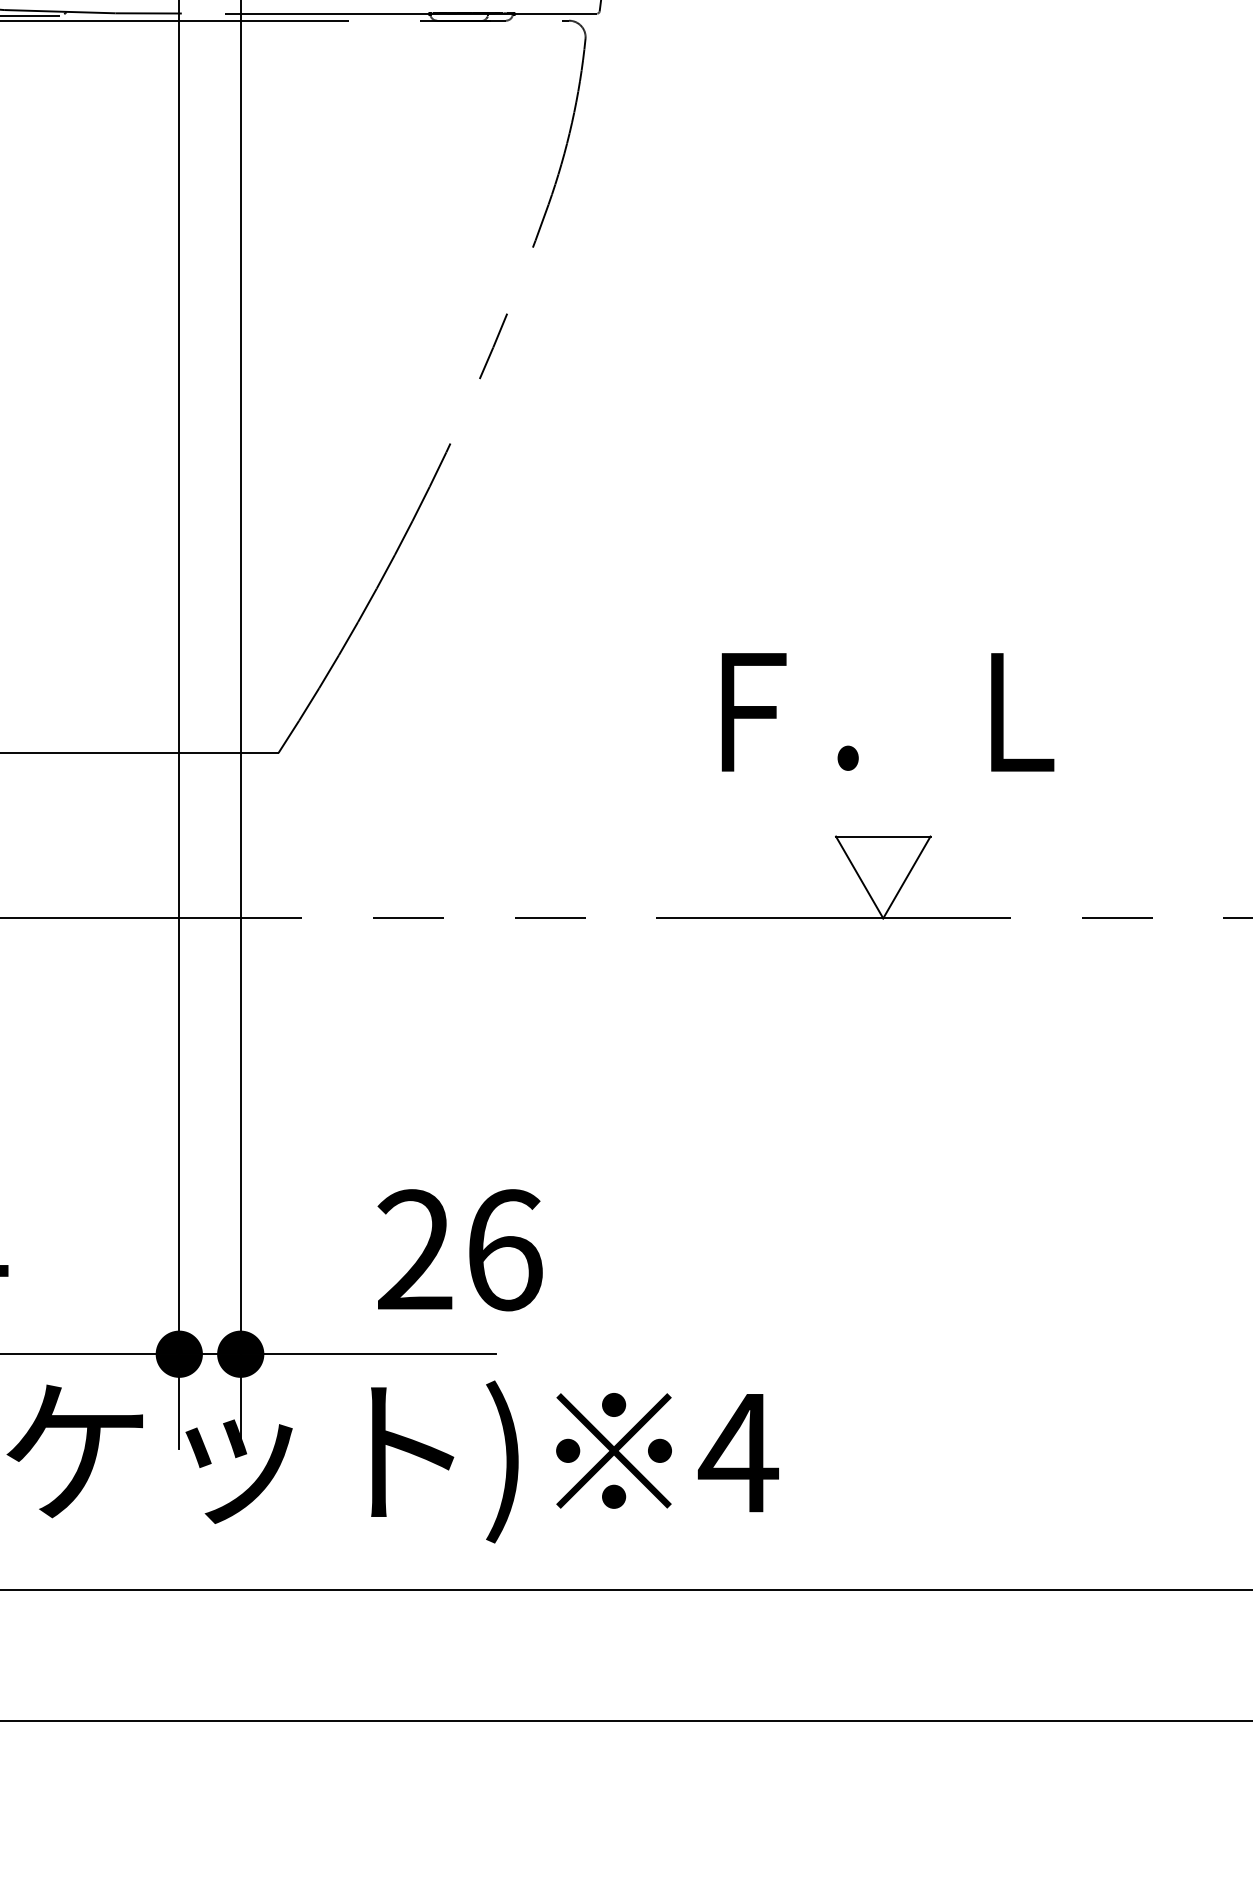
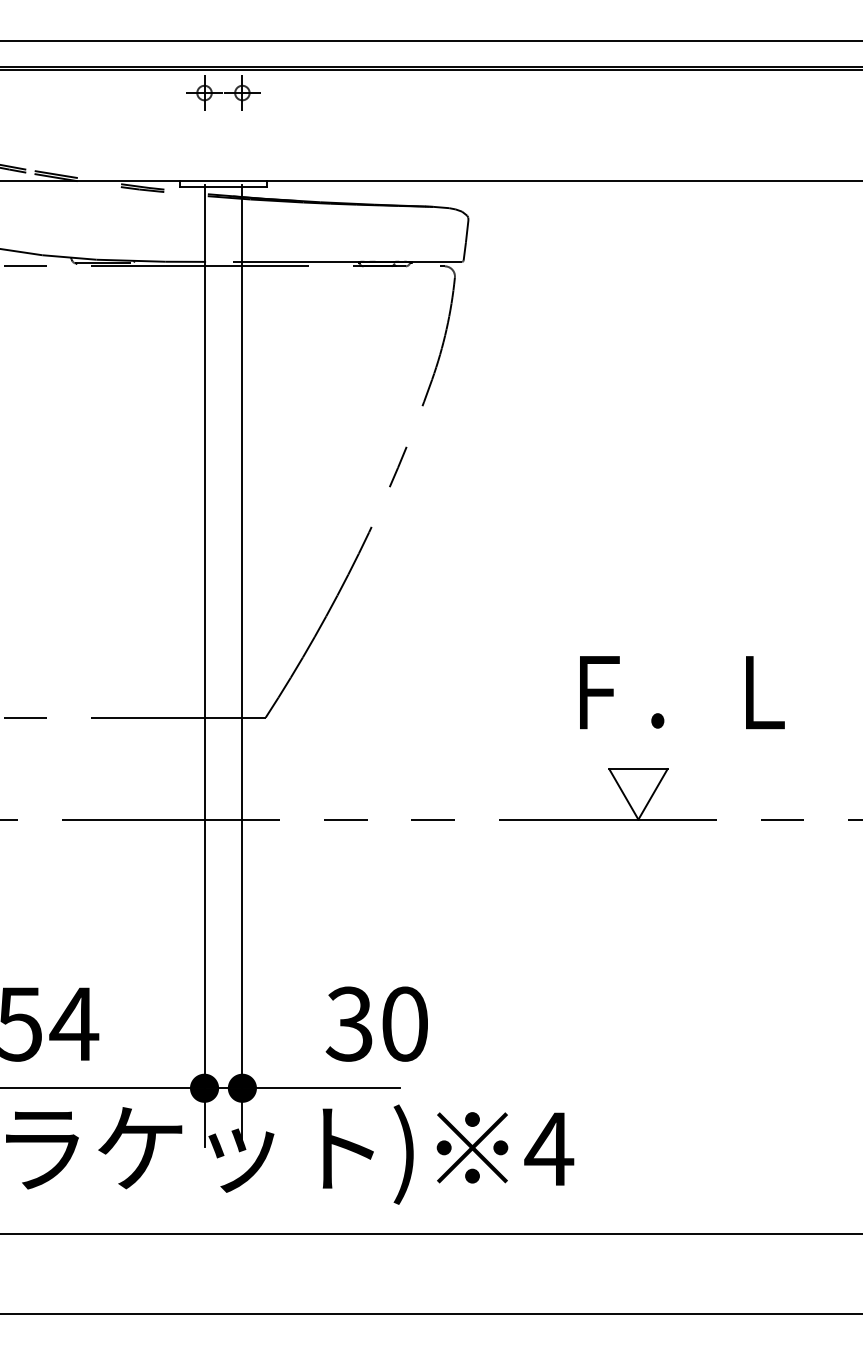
text: (888, 712) -> (682, 692), moved
text: (458, 1249) -> (376, 1023), 26 -> 30

